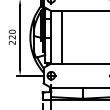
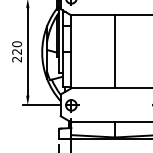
line: (61, 37) -> (114, 52), moved

